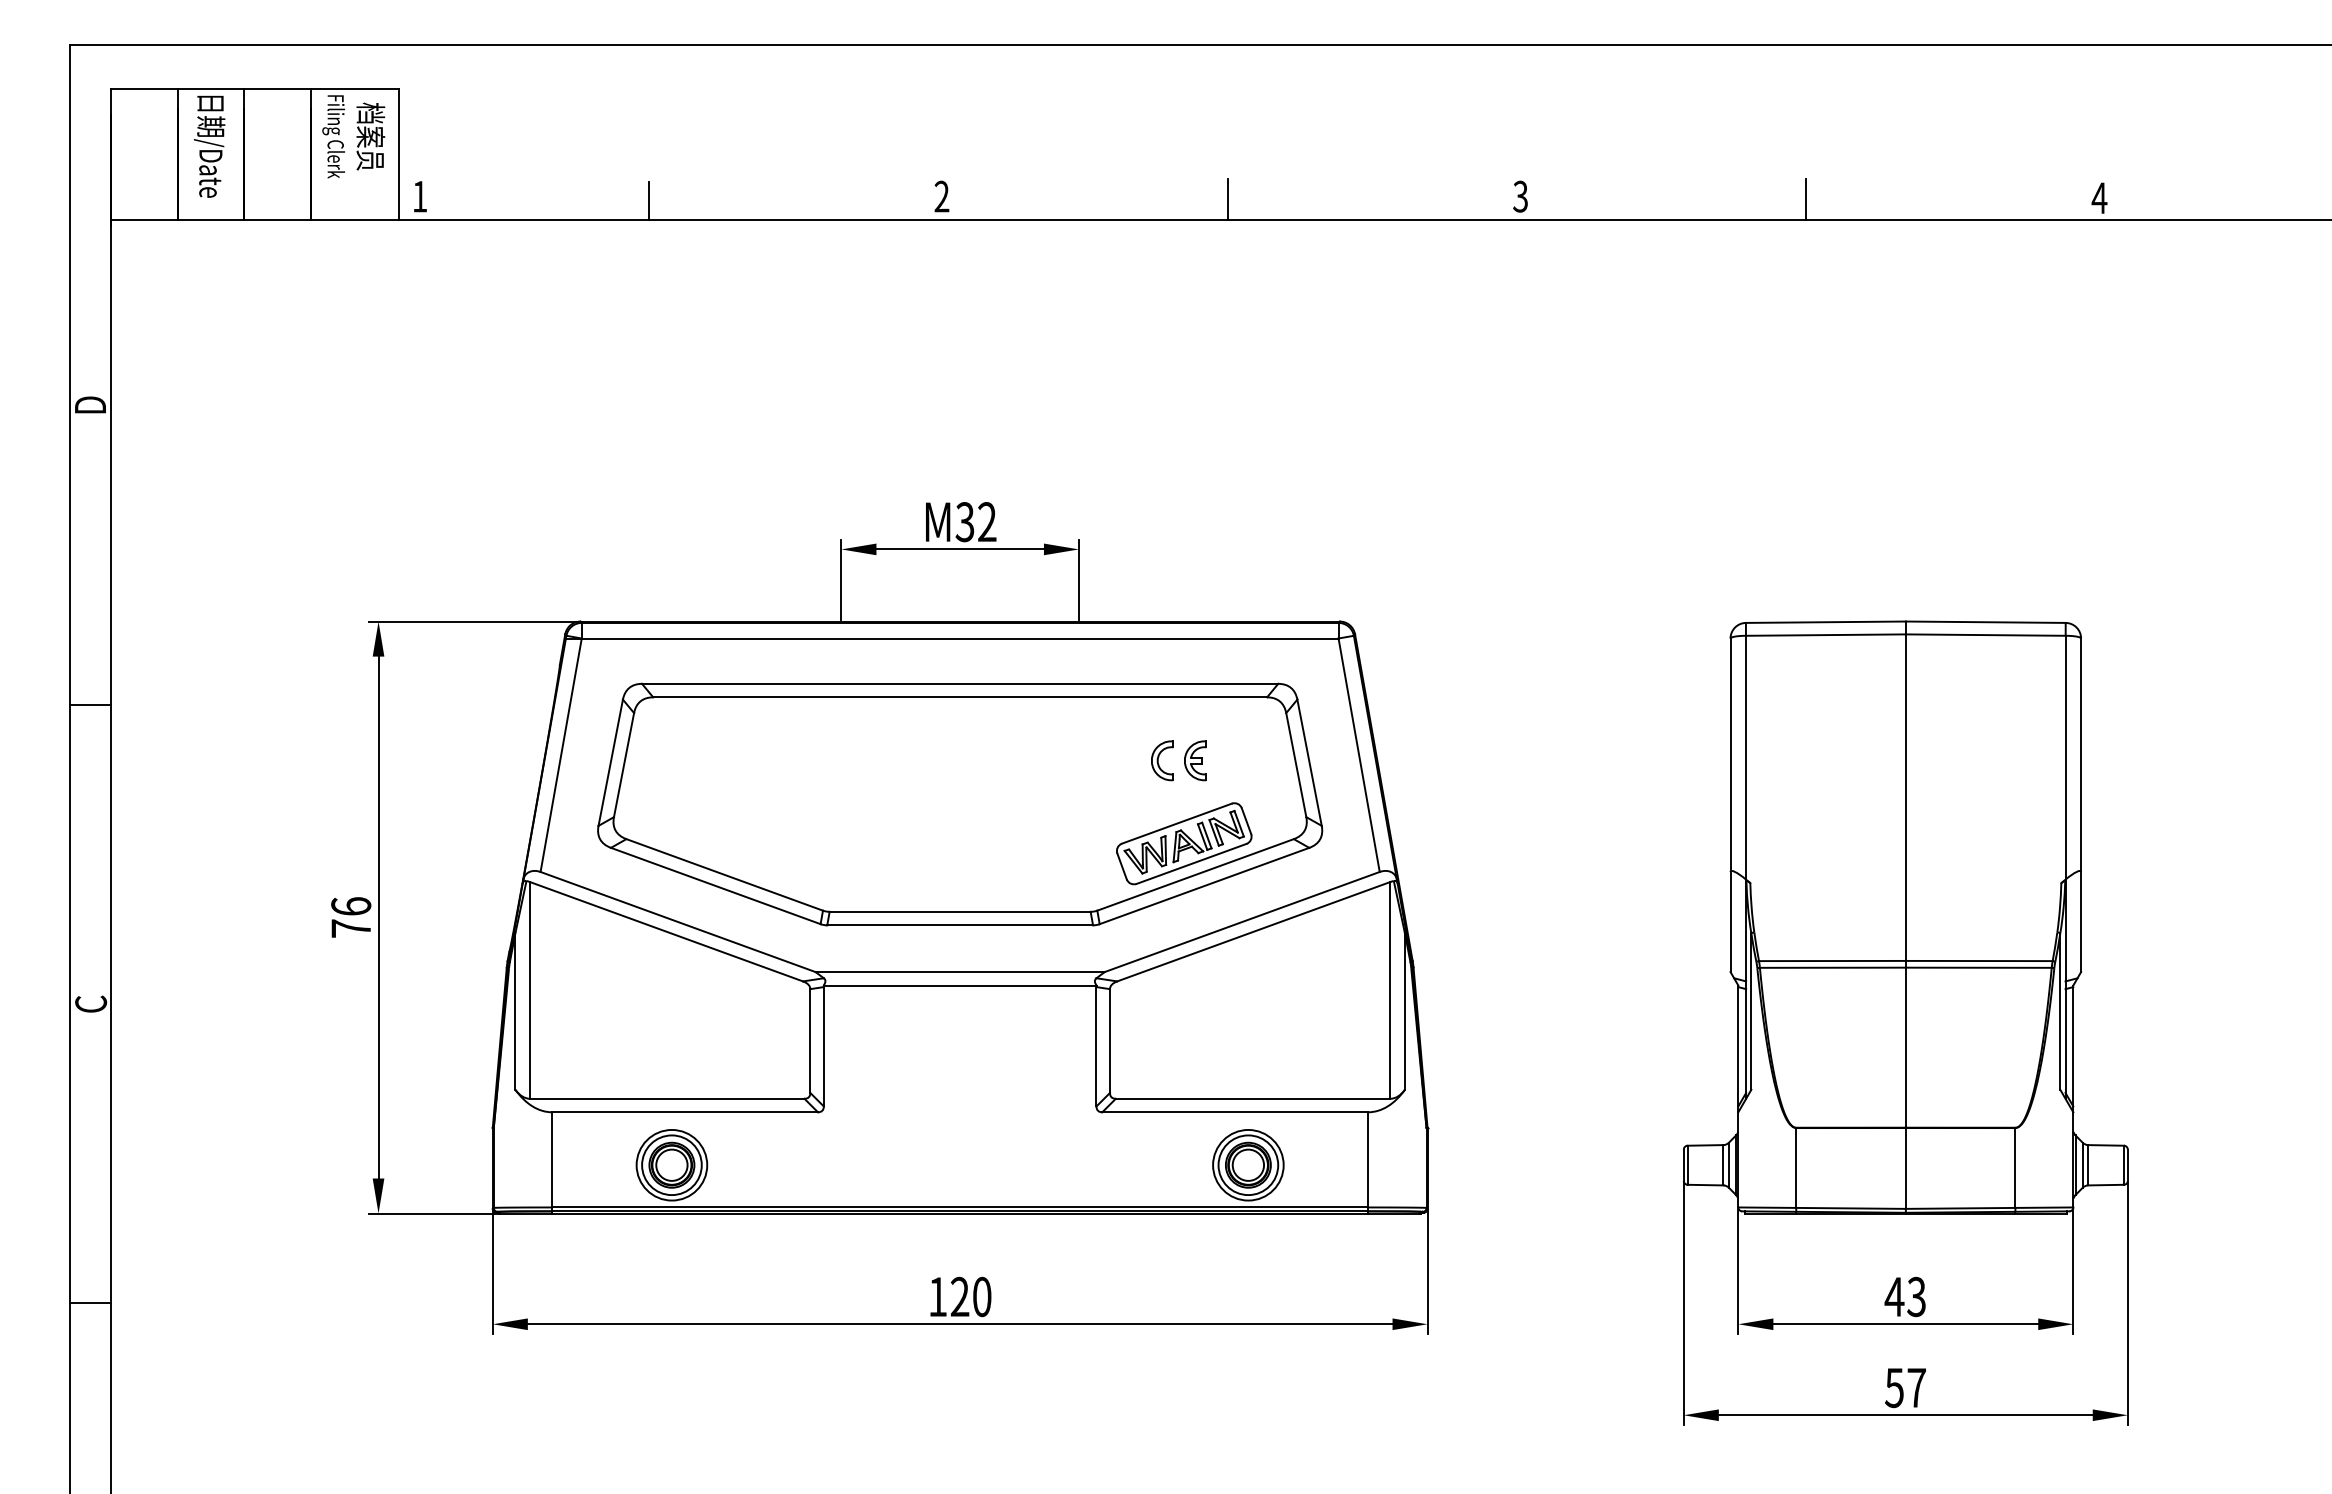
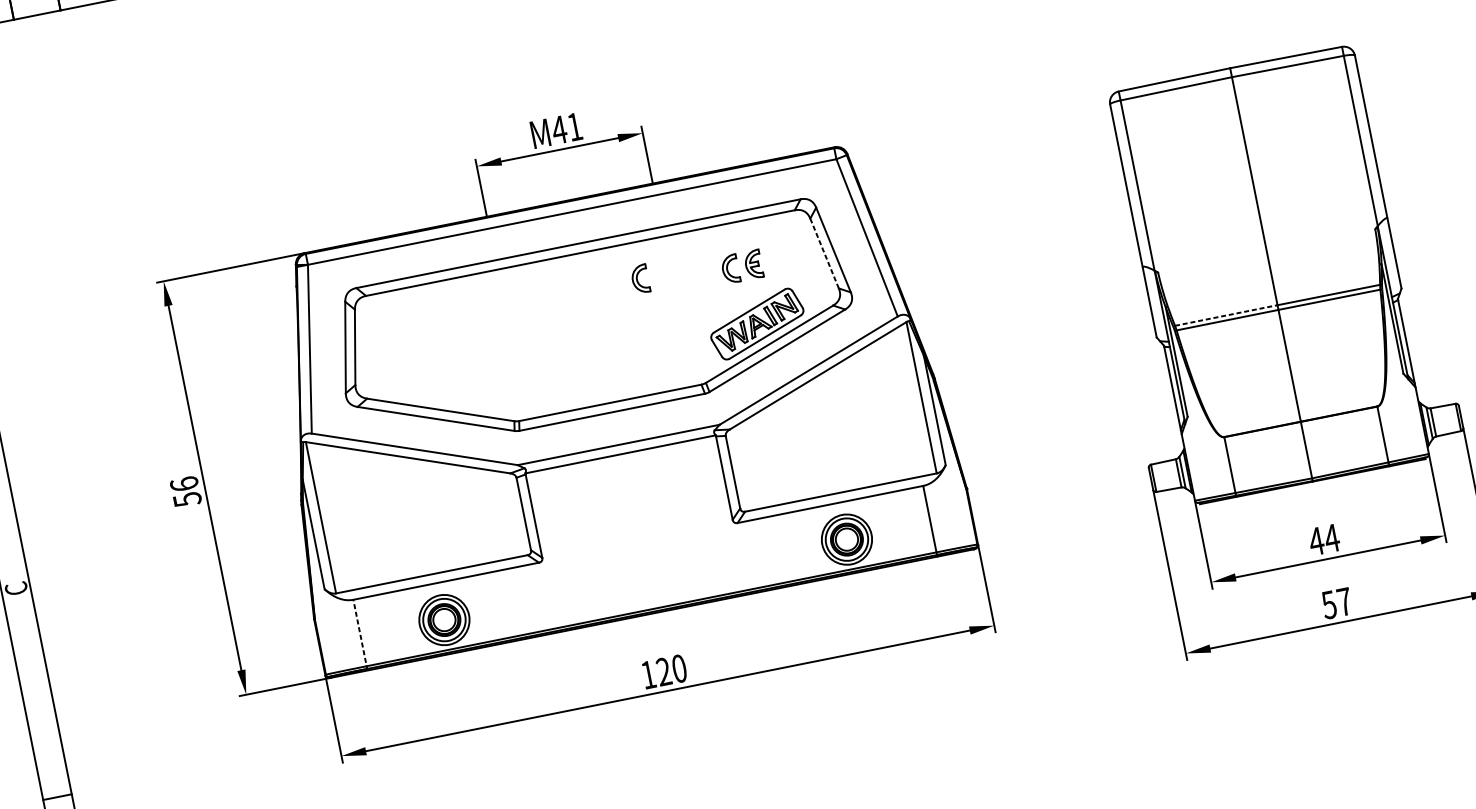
text: (975, 522) -> (566, 128), M32 -> M41
part: (1035, 749) -> (640, 279), added
line: (1296, 765) -> (824, 253), solid -> dashed
text: (351, 928) -> (187, 499), 76 -> 56
line: (1832, 961) -> (1226, 315), solid -> dashed
line: (552, 1162) -> (360, 634), solid -> dashed
text: (1916, 1296) -> (1331, 538), 43 -> 44

